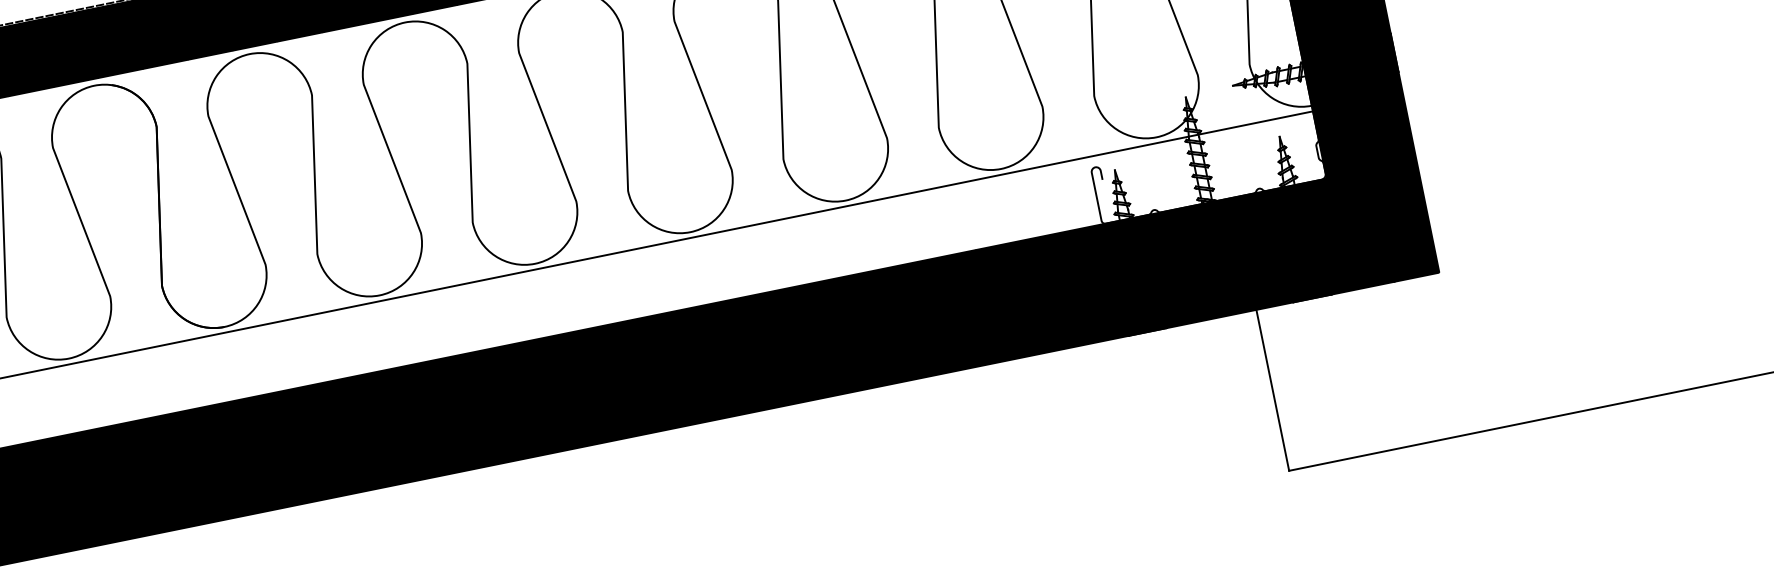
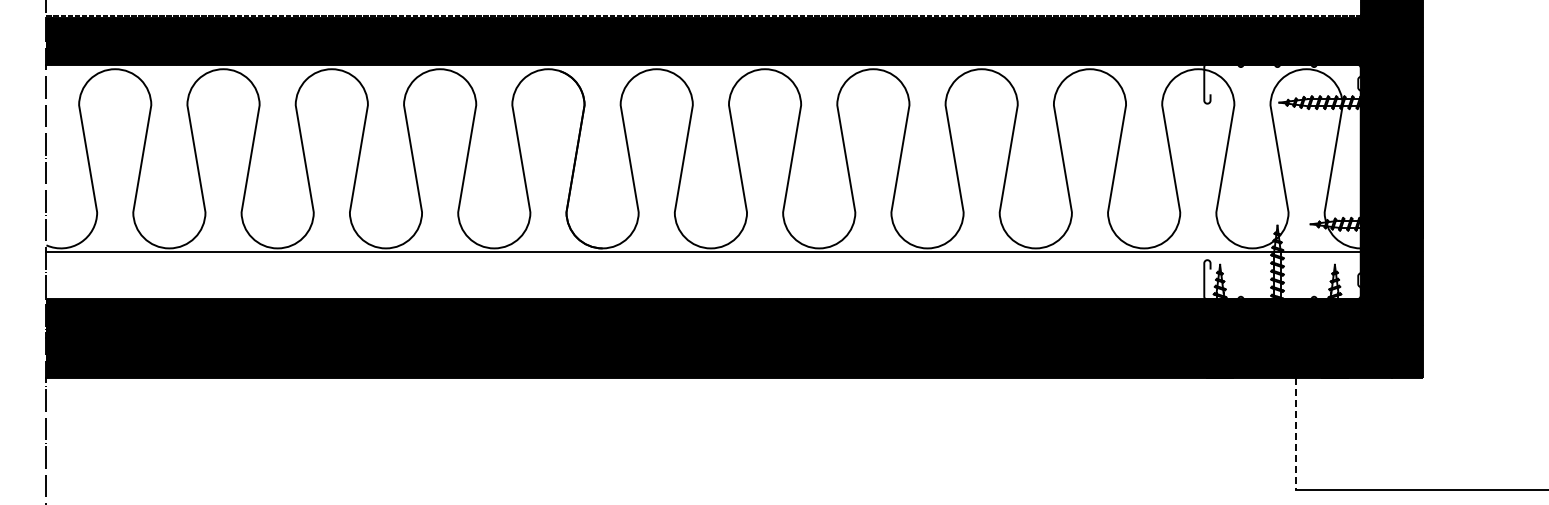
line: (1272, 391) -> (1295, 434), solid -> dashed

